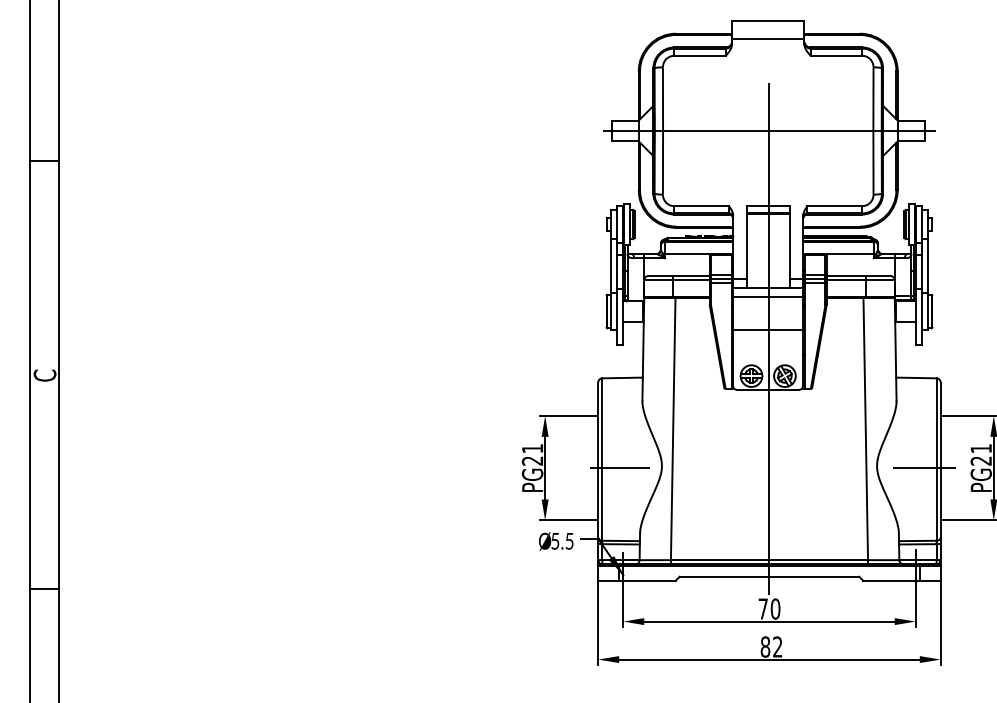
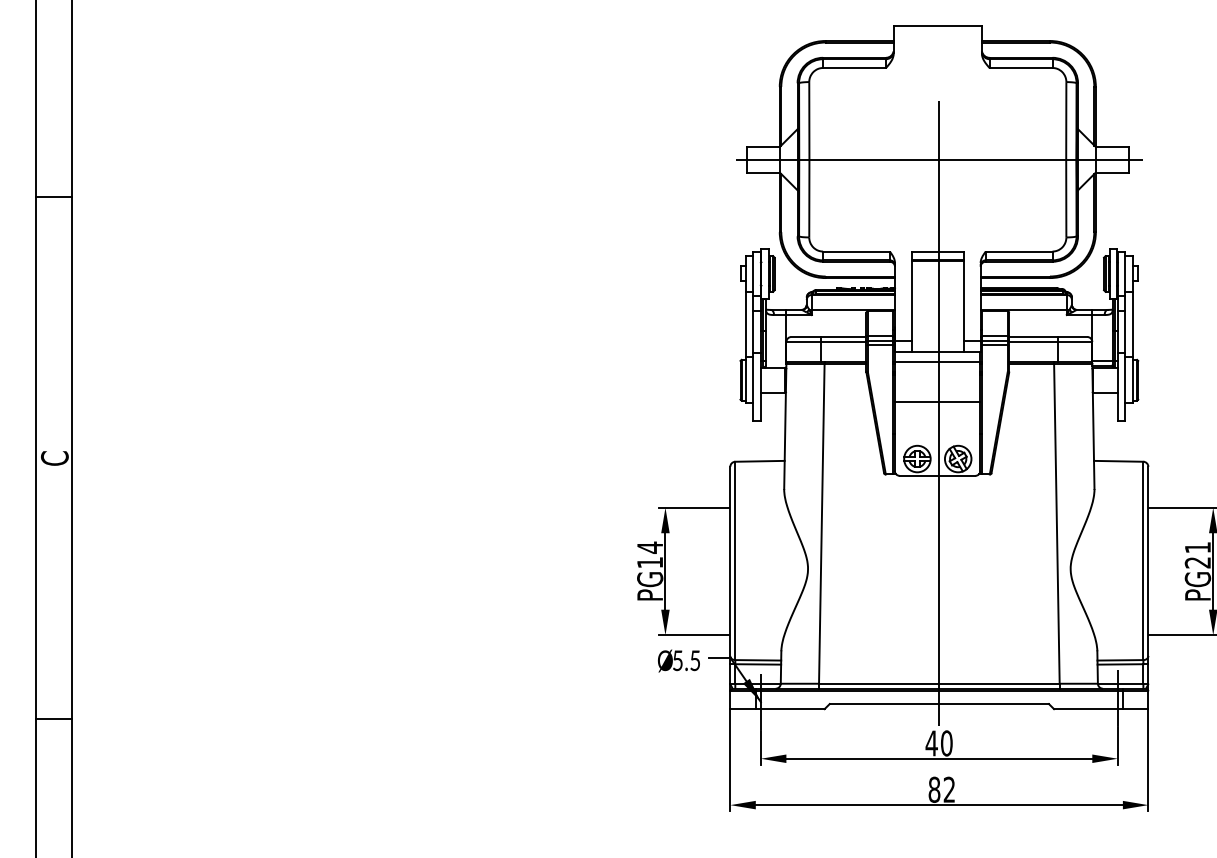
line: (768, 39) -> (938, 48), removed
text: (531, 454) -> (648, 554), PG21 -> PG14
line: (619, 468) -> (756, 571), removed
line: (924, 468) -> (1128, 571), removed
text: (763, 608) -> (932, 742), 70 -> 40

